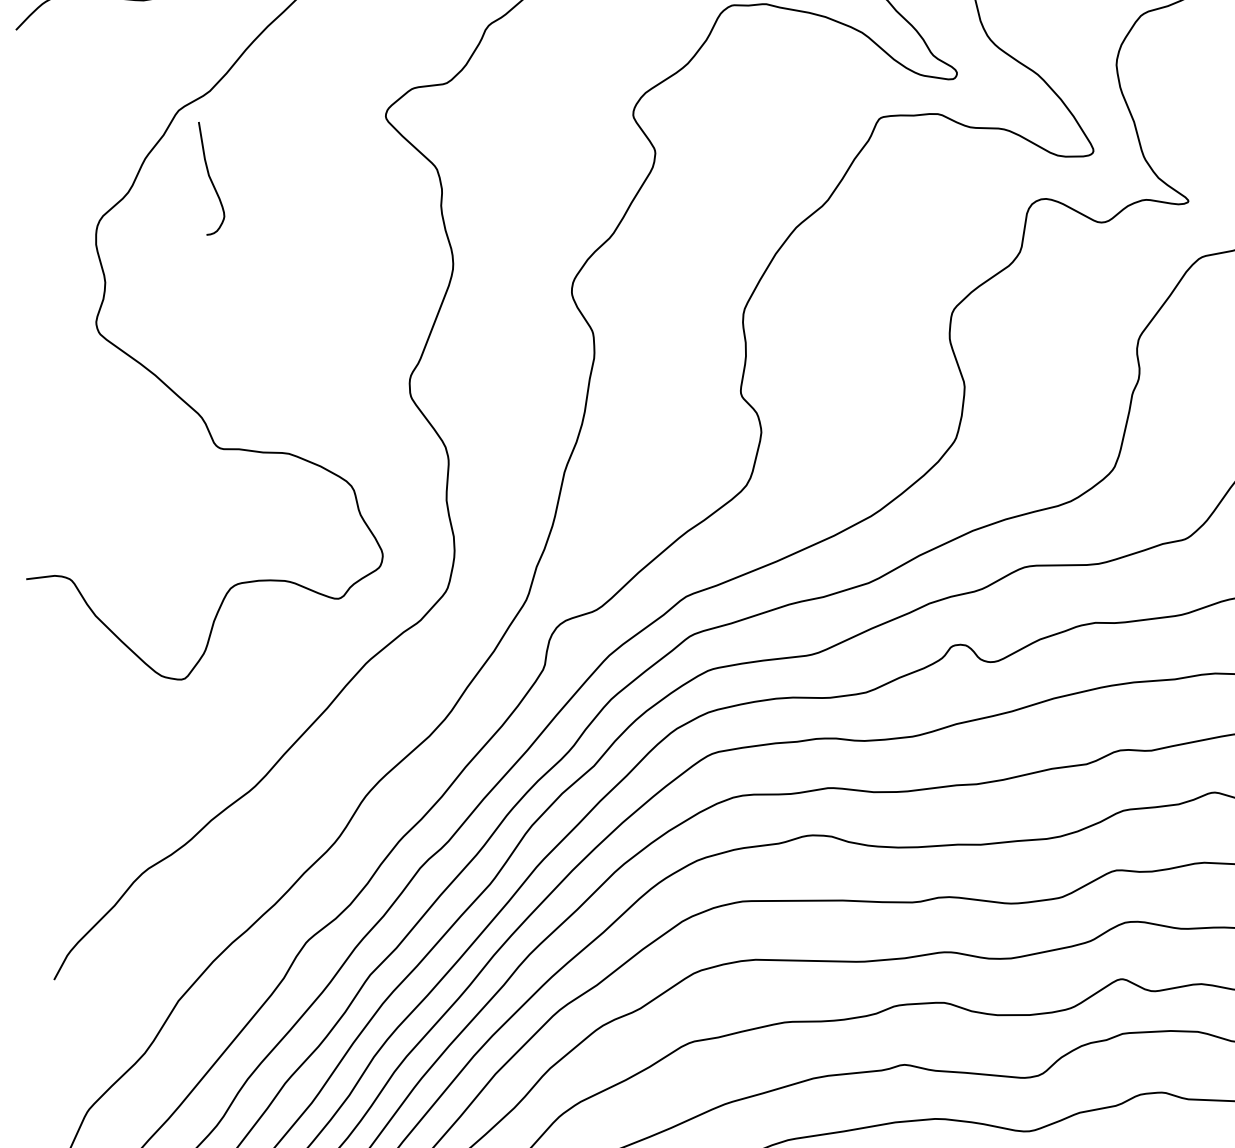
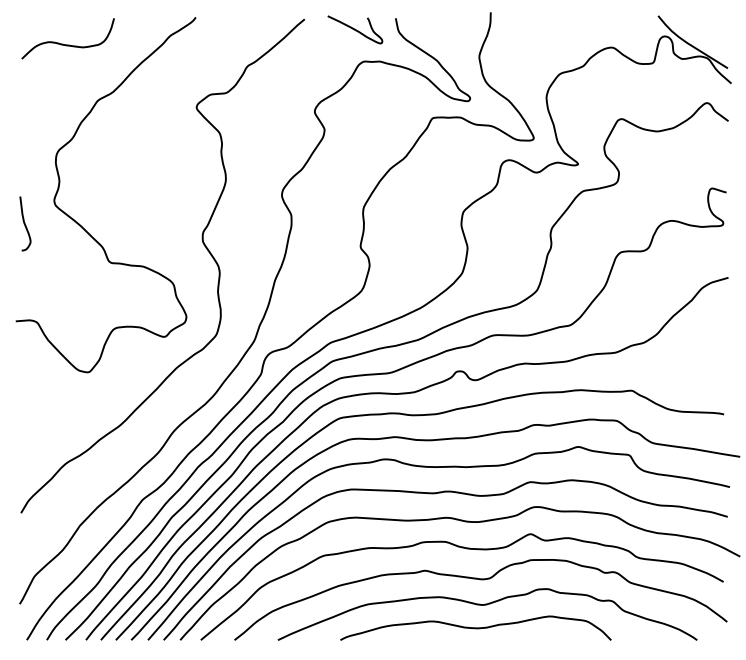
curve: (212, 177) -> (25, 223), moved

